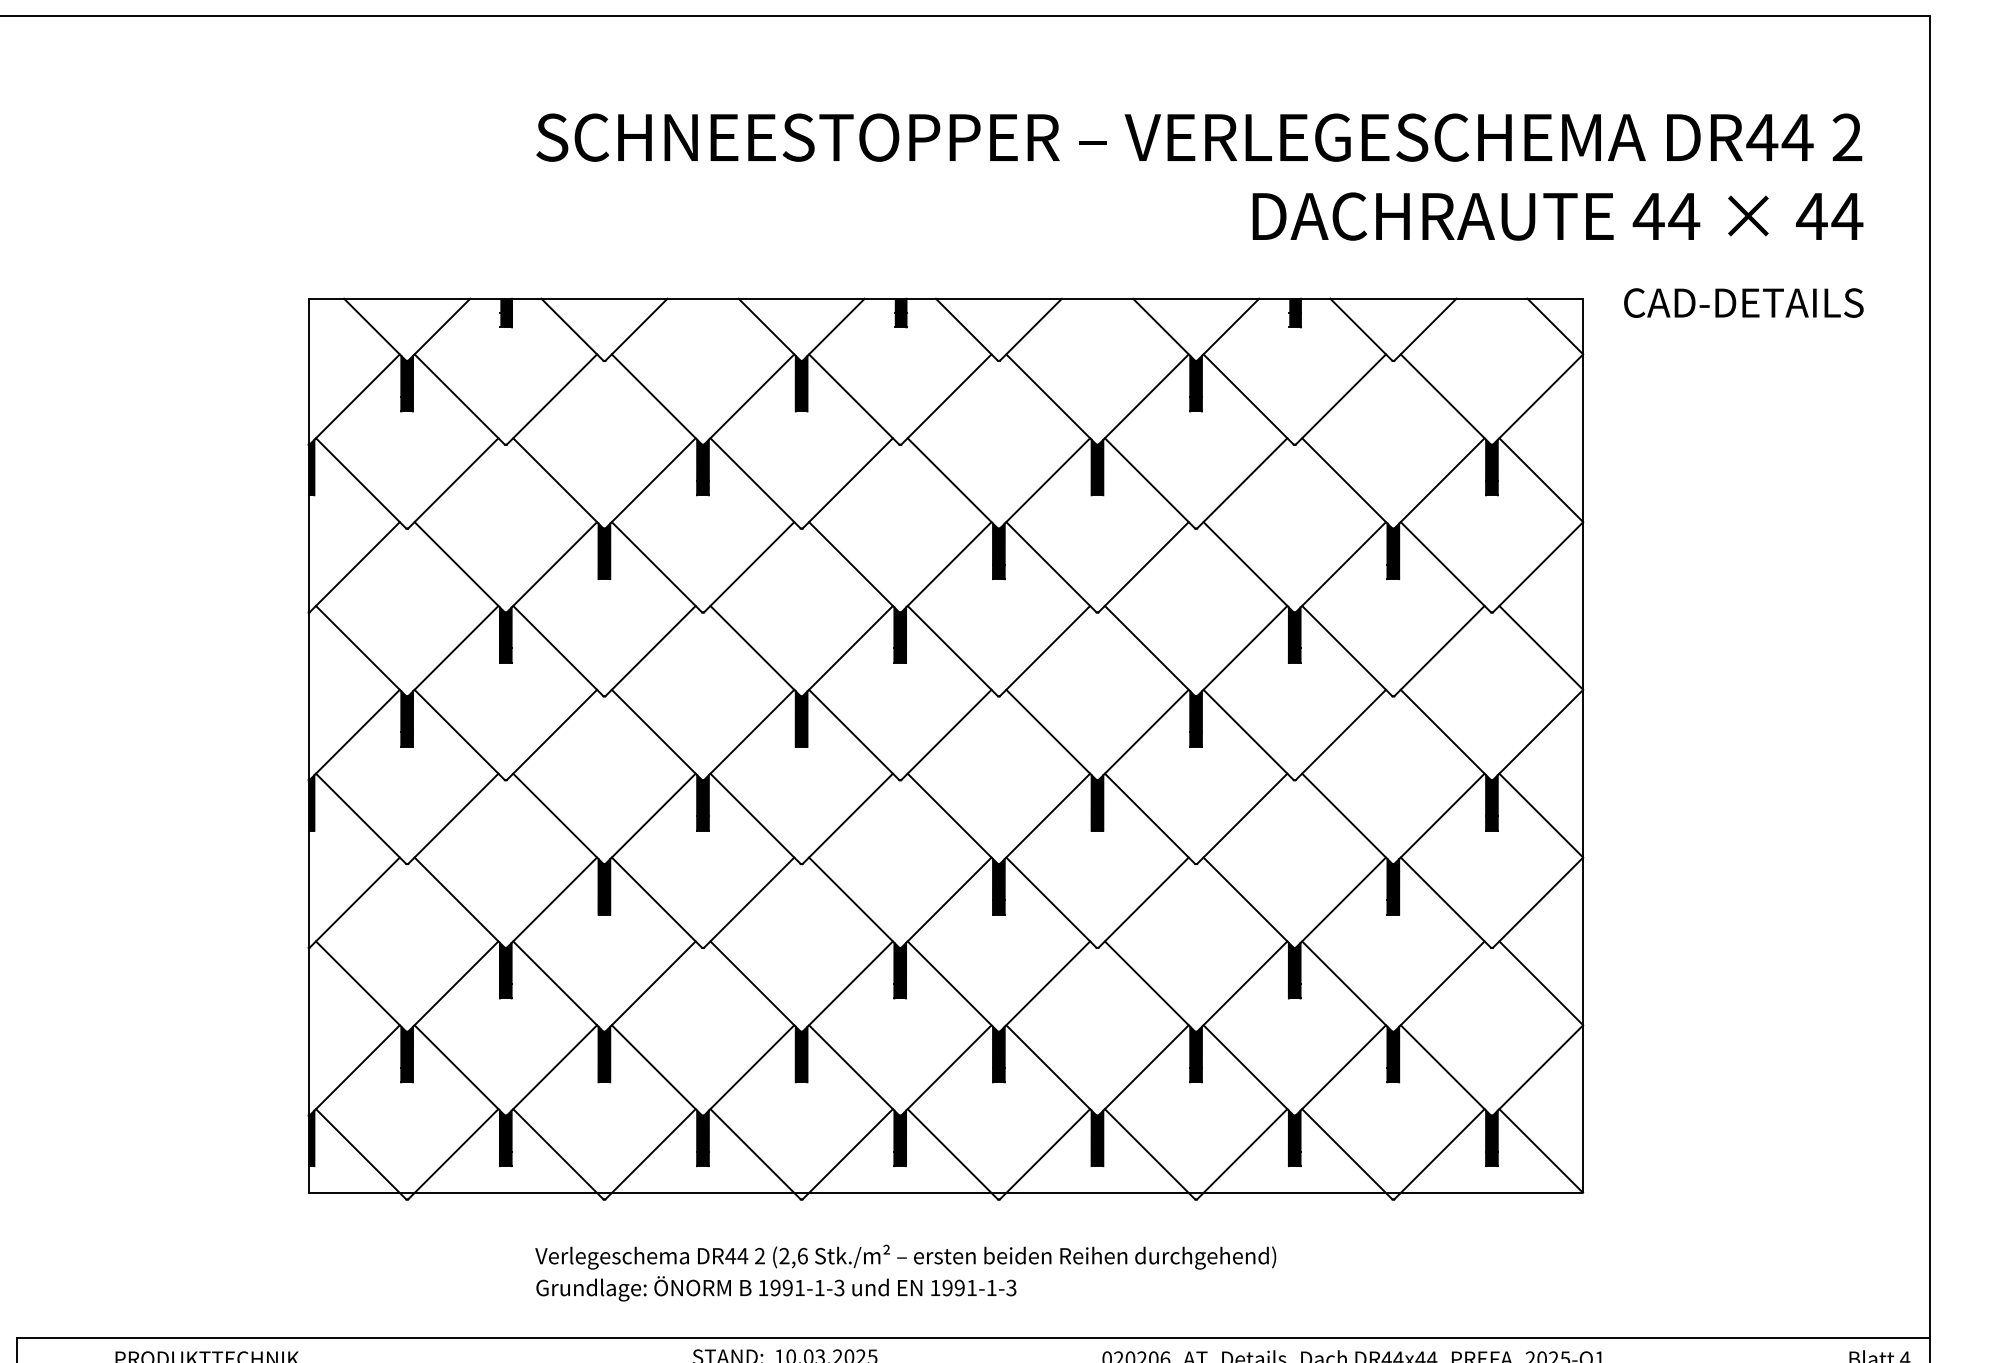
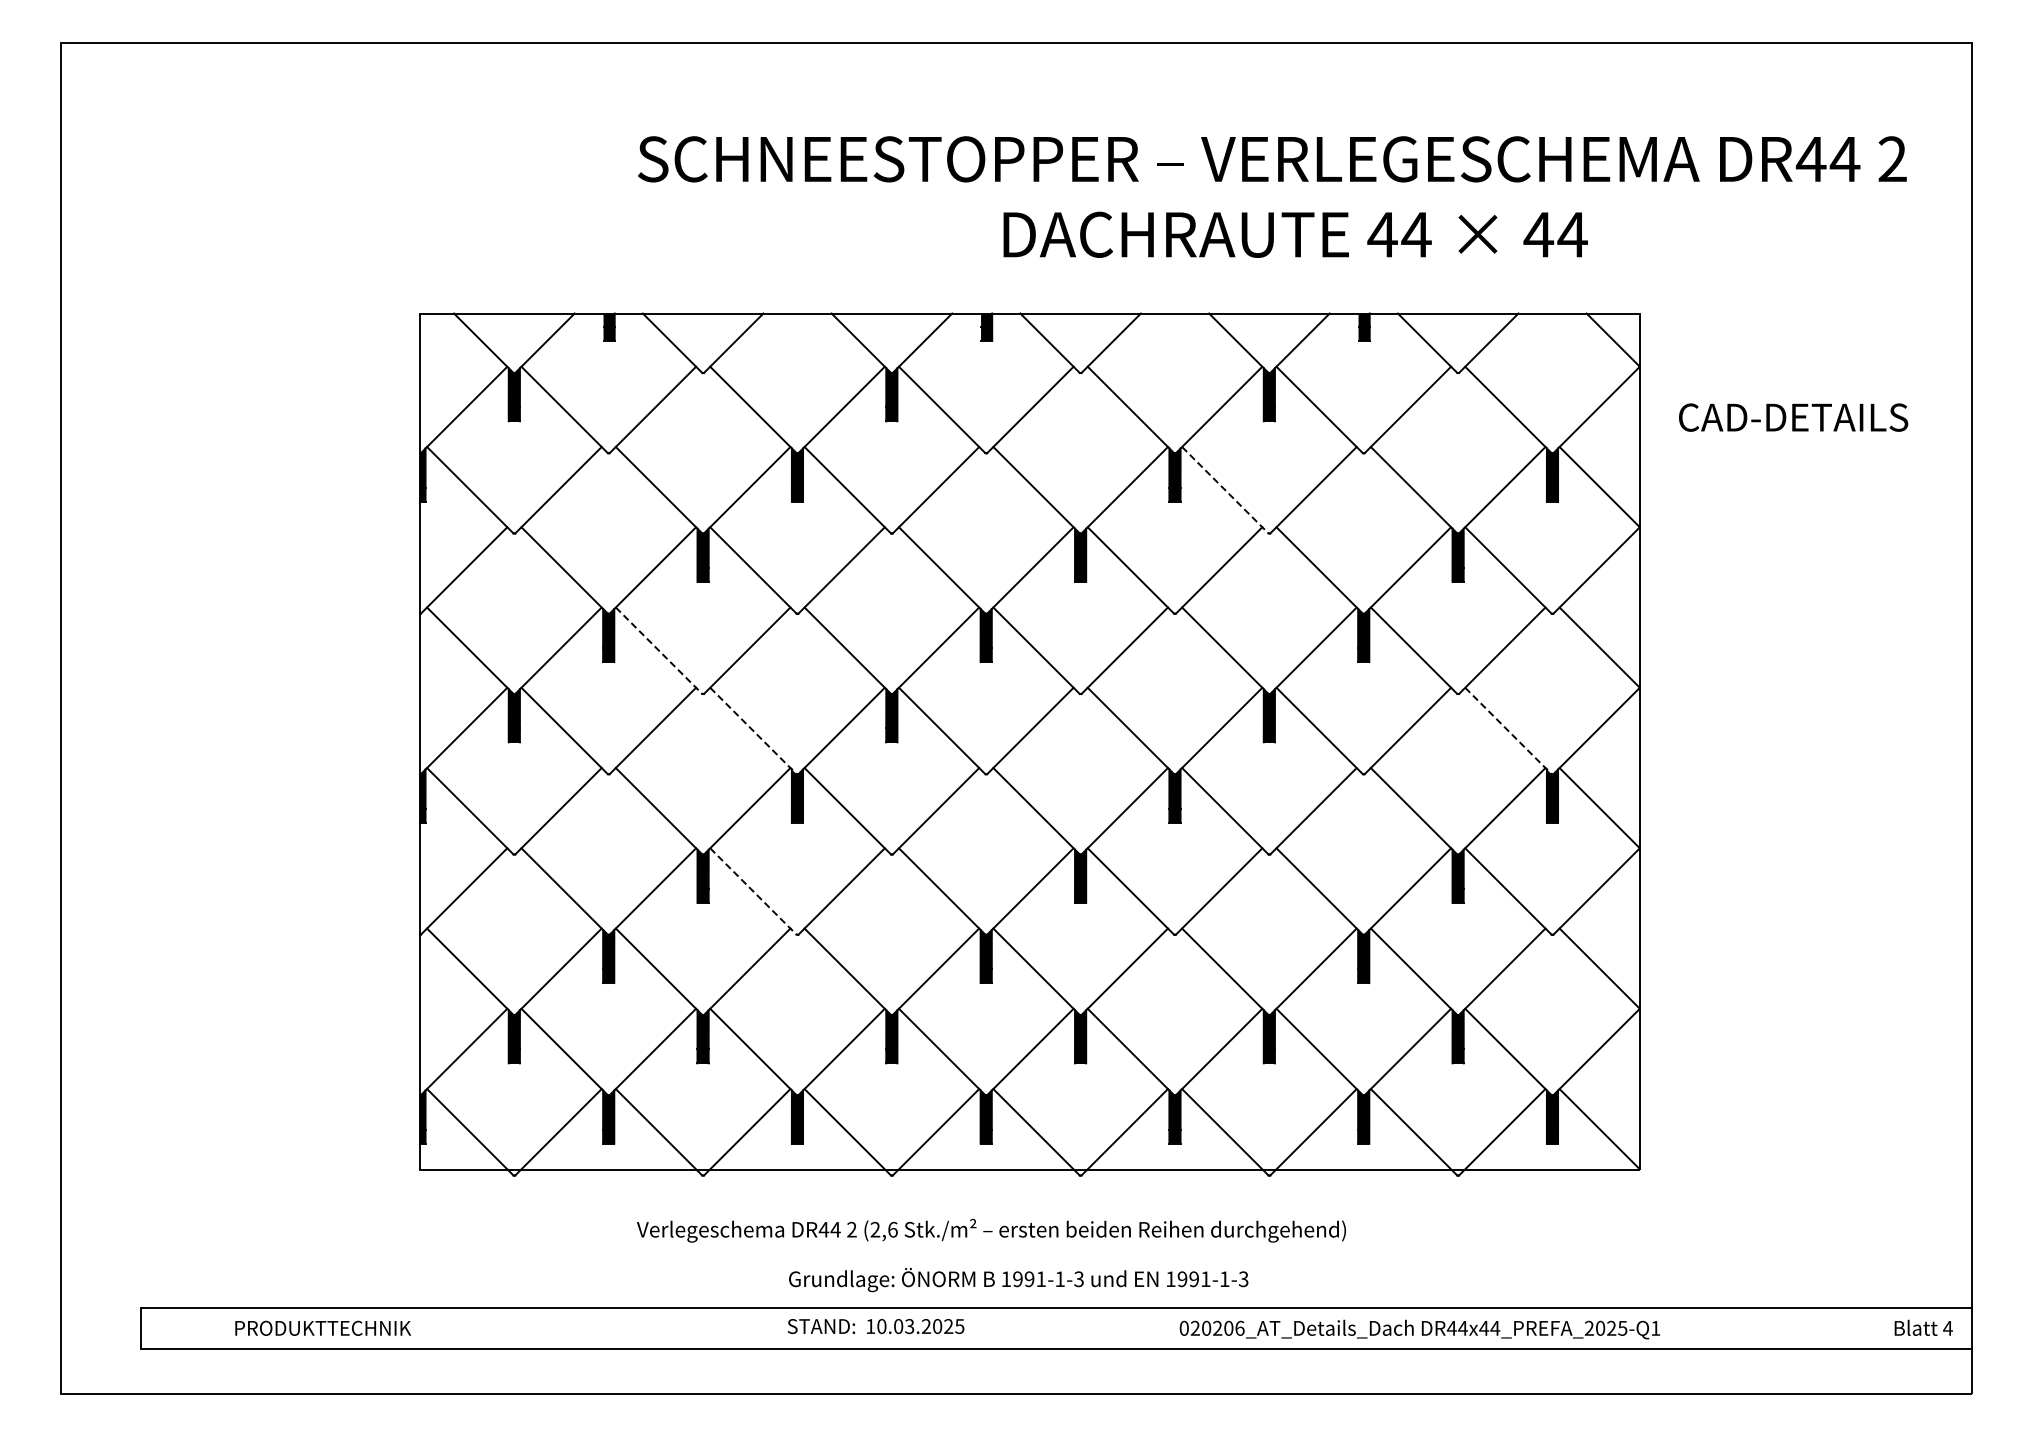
text: (1557, 216) -> (1295, 234), moved
text: (1743, 302) -> (1793, 417), moved
line: (1150, 483) -> (1225, 490), solid -> dashed
line: (558, 651) -> (659, 651), solid -> dashed
line: (657, 735) -> (753, 731), solid -> dashed
line: (1445, 735) -> (1508, 731), solid -> dashed
line: (657, 902) -> (753, 891), solid -> dashed
text: (776, 1289) -> (1018, 1280), moved

